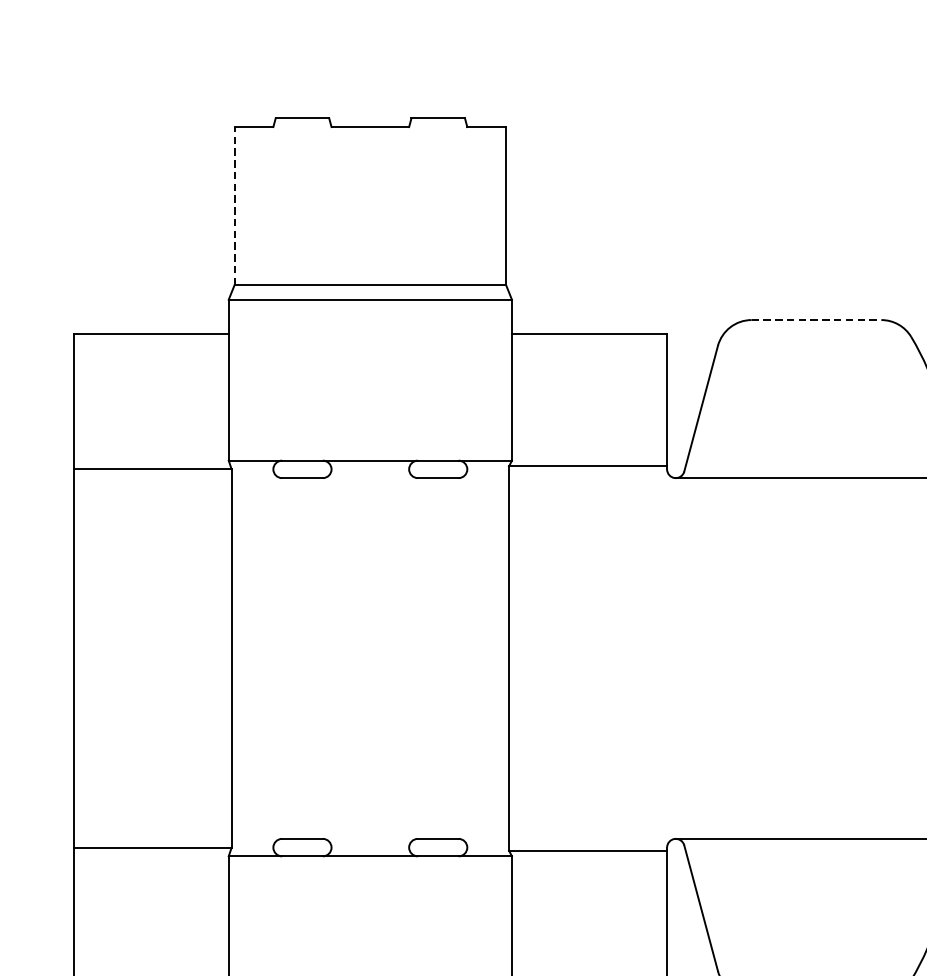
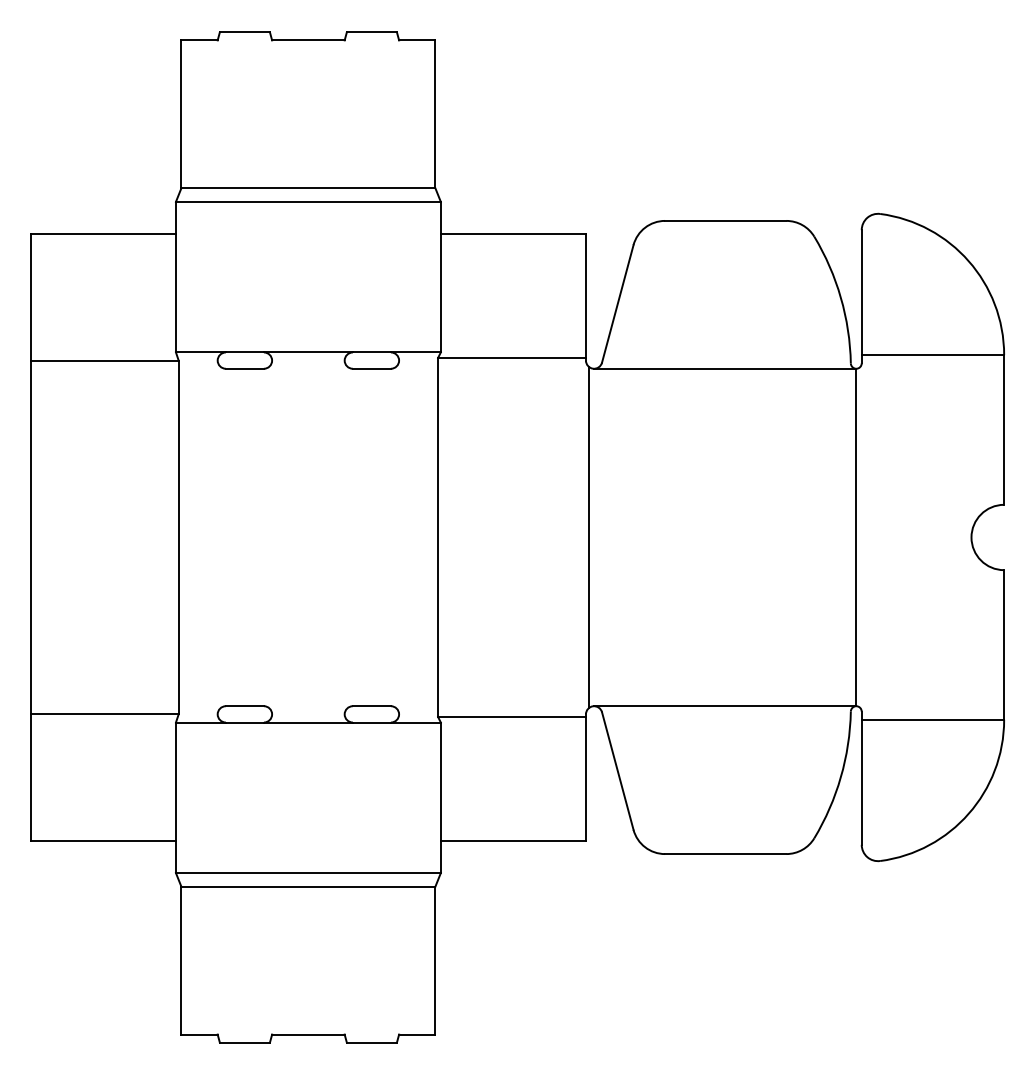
line: (234, 206) -> (181, 114), dashed -> solid
line: (816, 319) -> (725, 220), dashed -> solid
line: (669, 658) -> (588, 537), added

